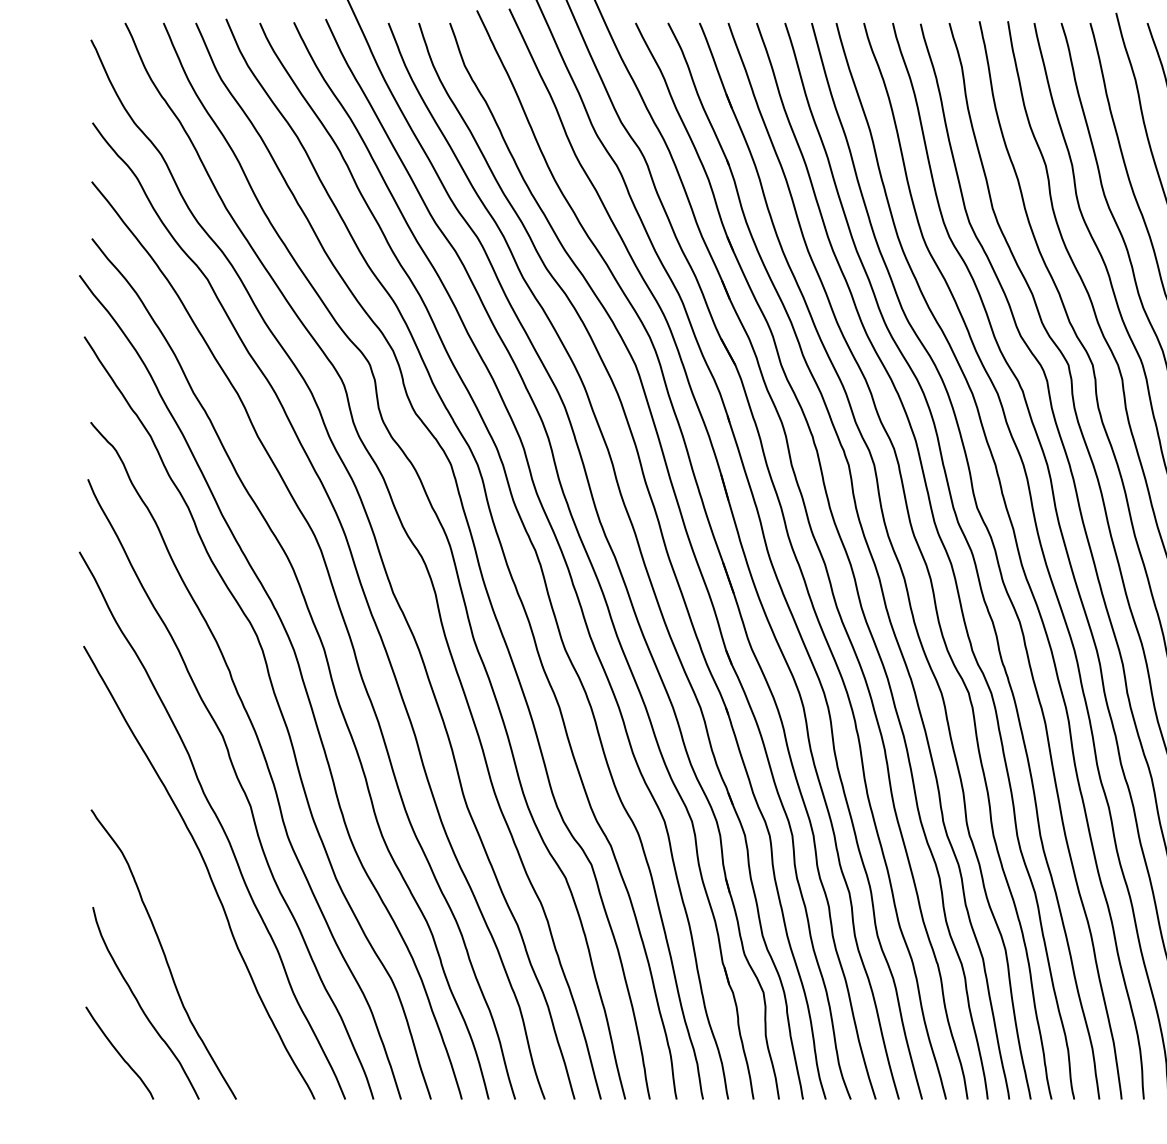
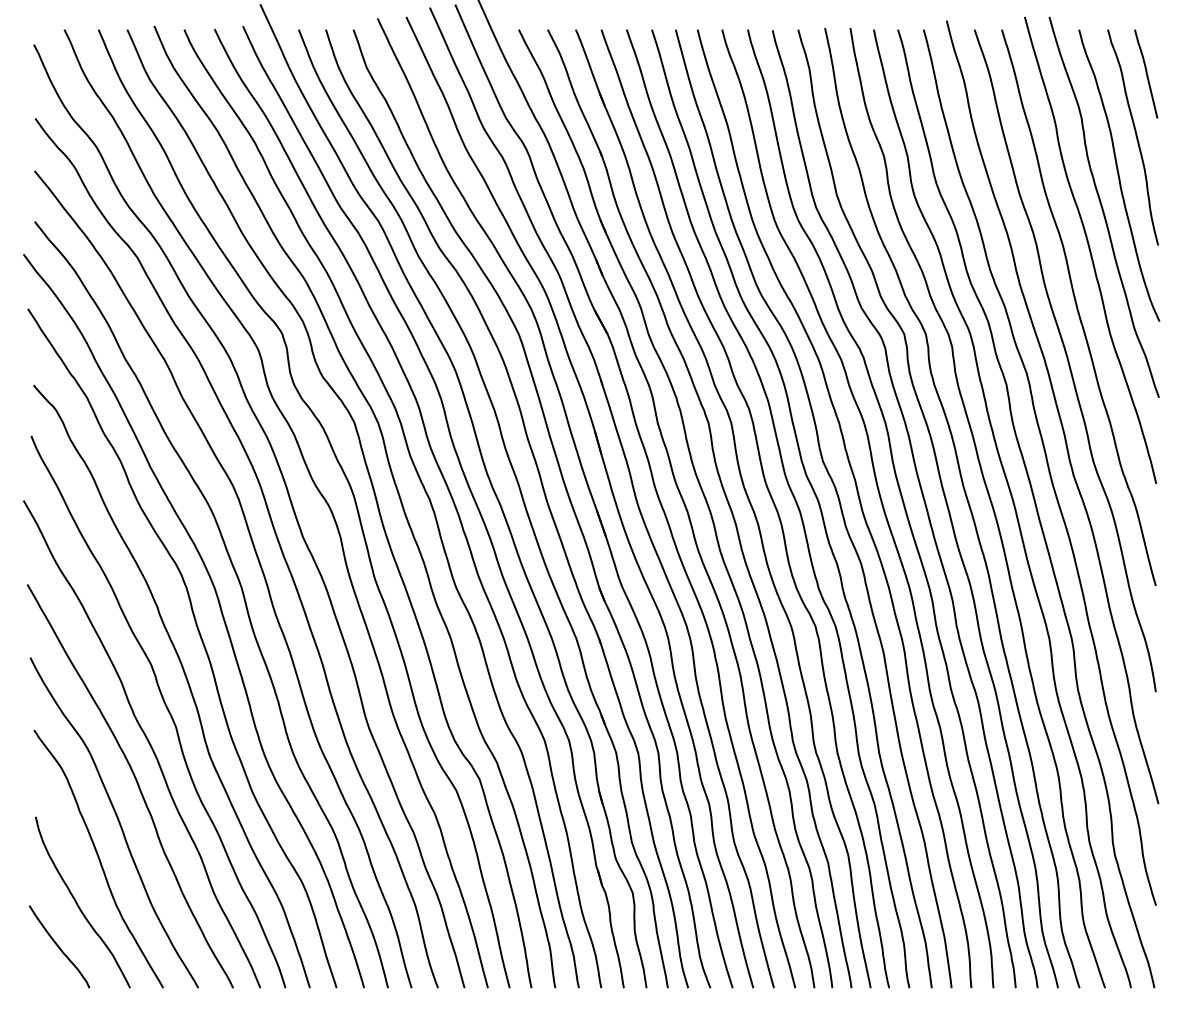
curve: (184, 911) -> (117, 820), added

